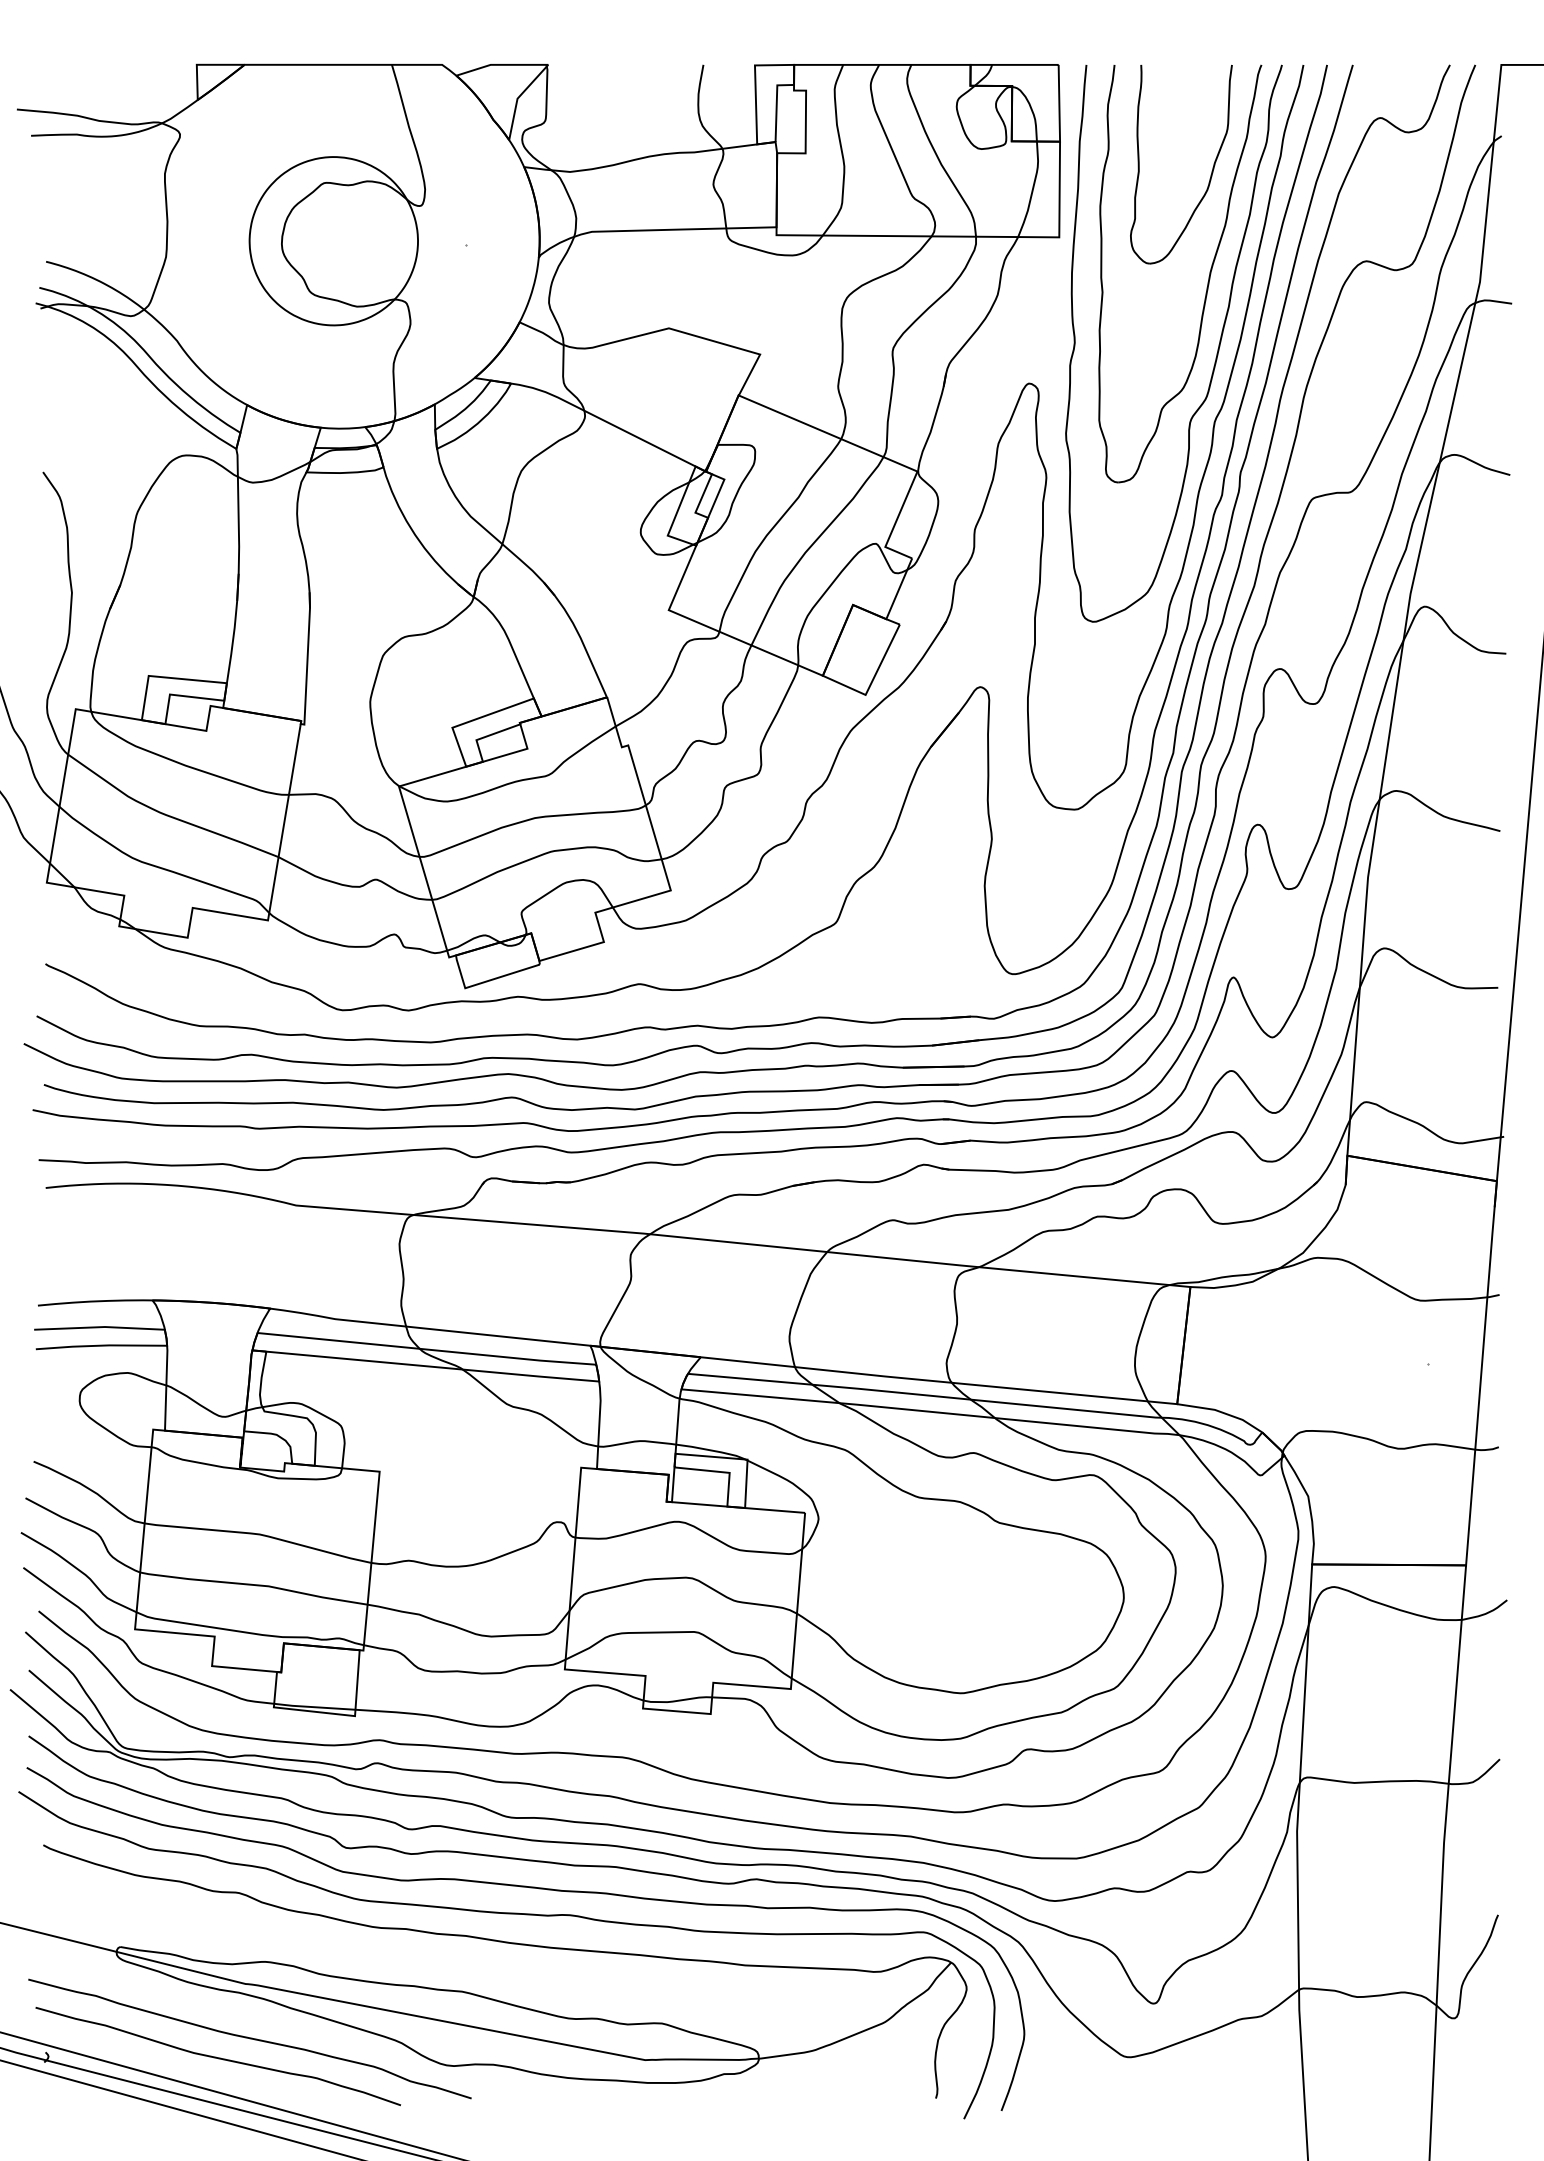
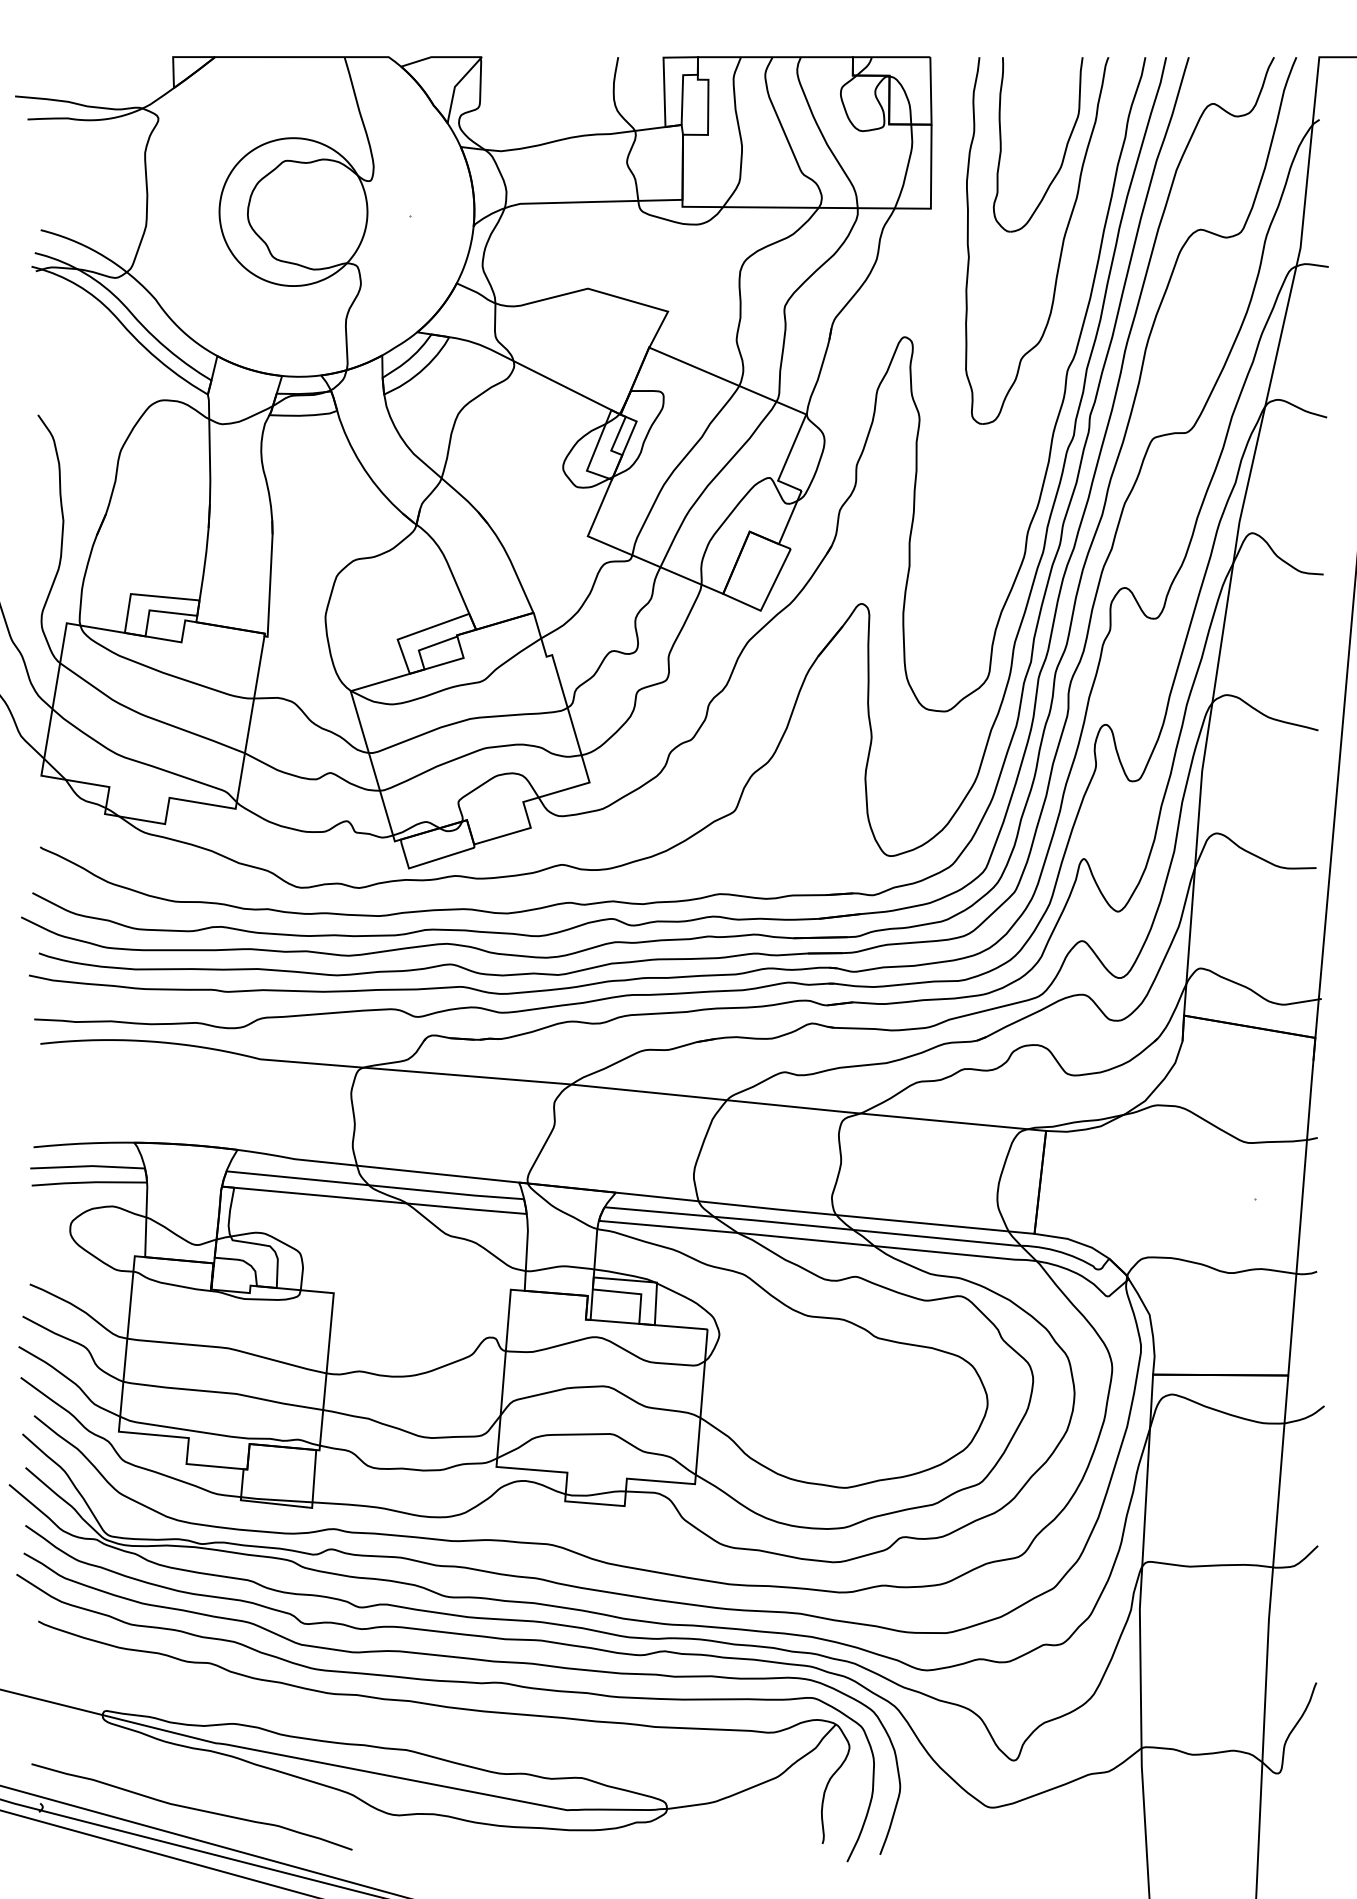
curve: (1216, 353) -> (1069, 310), removed
curve: (249, 2038) -> (219, 1791), removed

